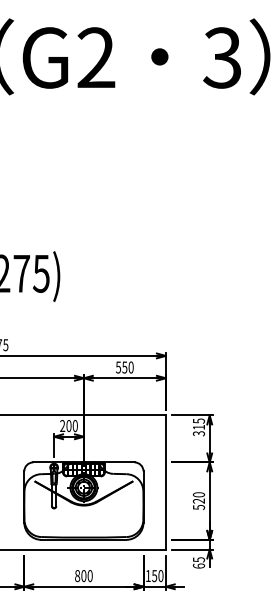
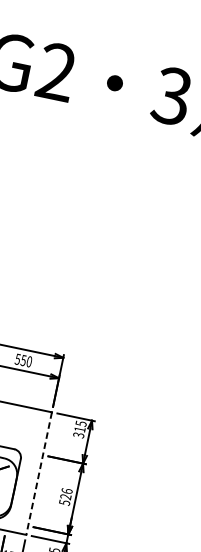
line: (165, 483) -> (38, 474), solid -> dashed
text: (198, 494) -> (66, 490), 520 -> 526

